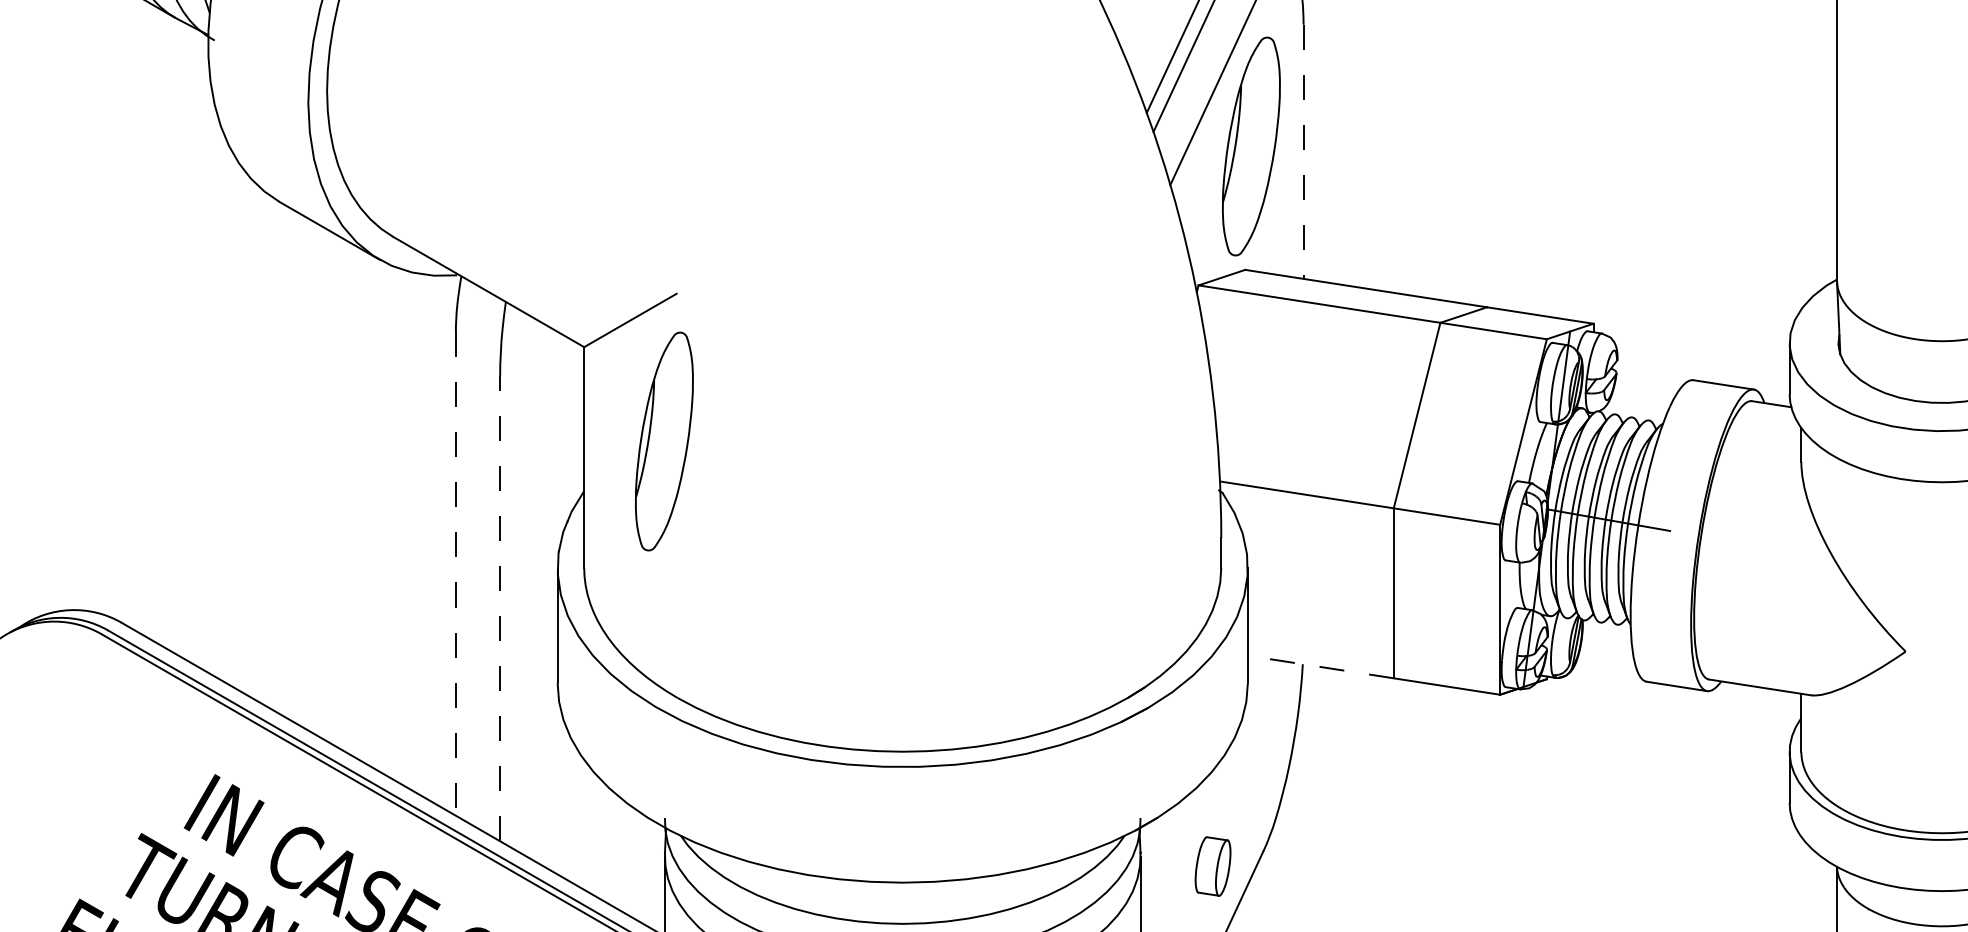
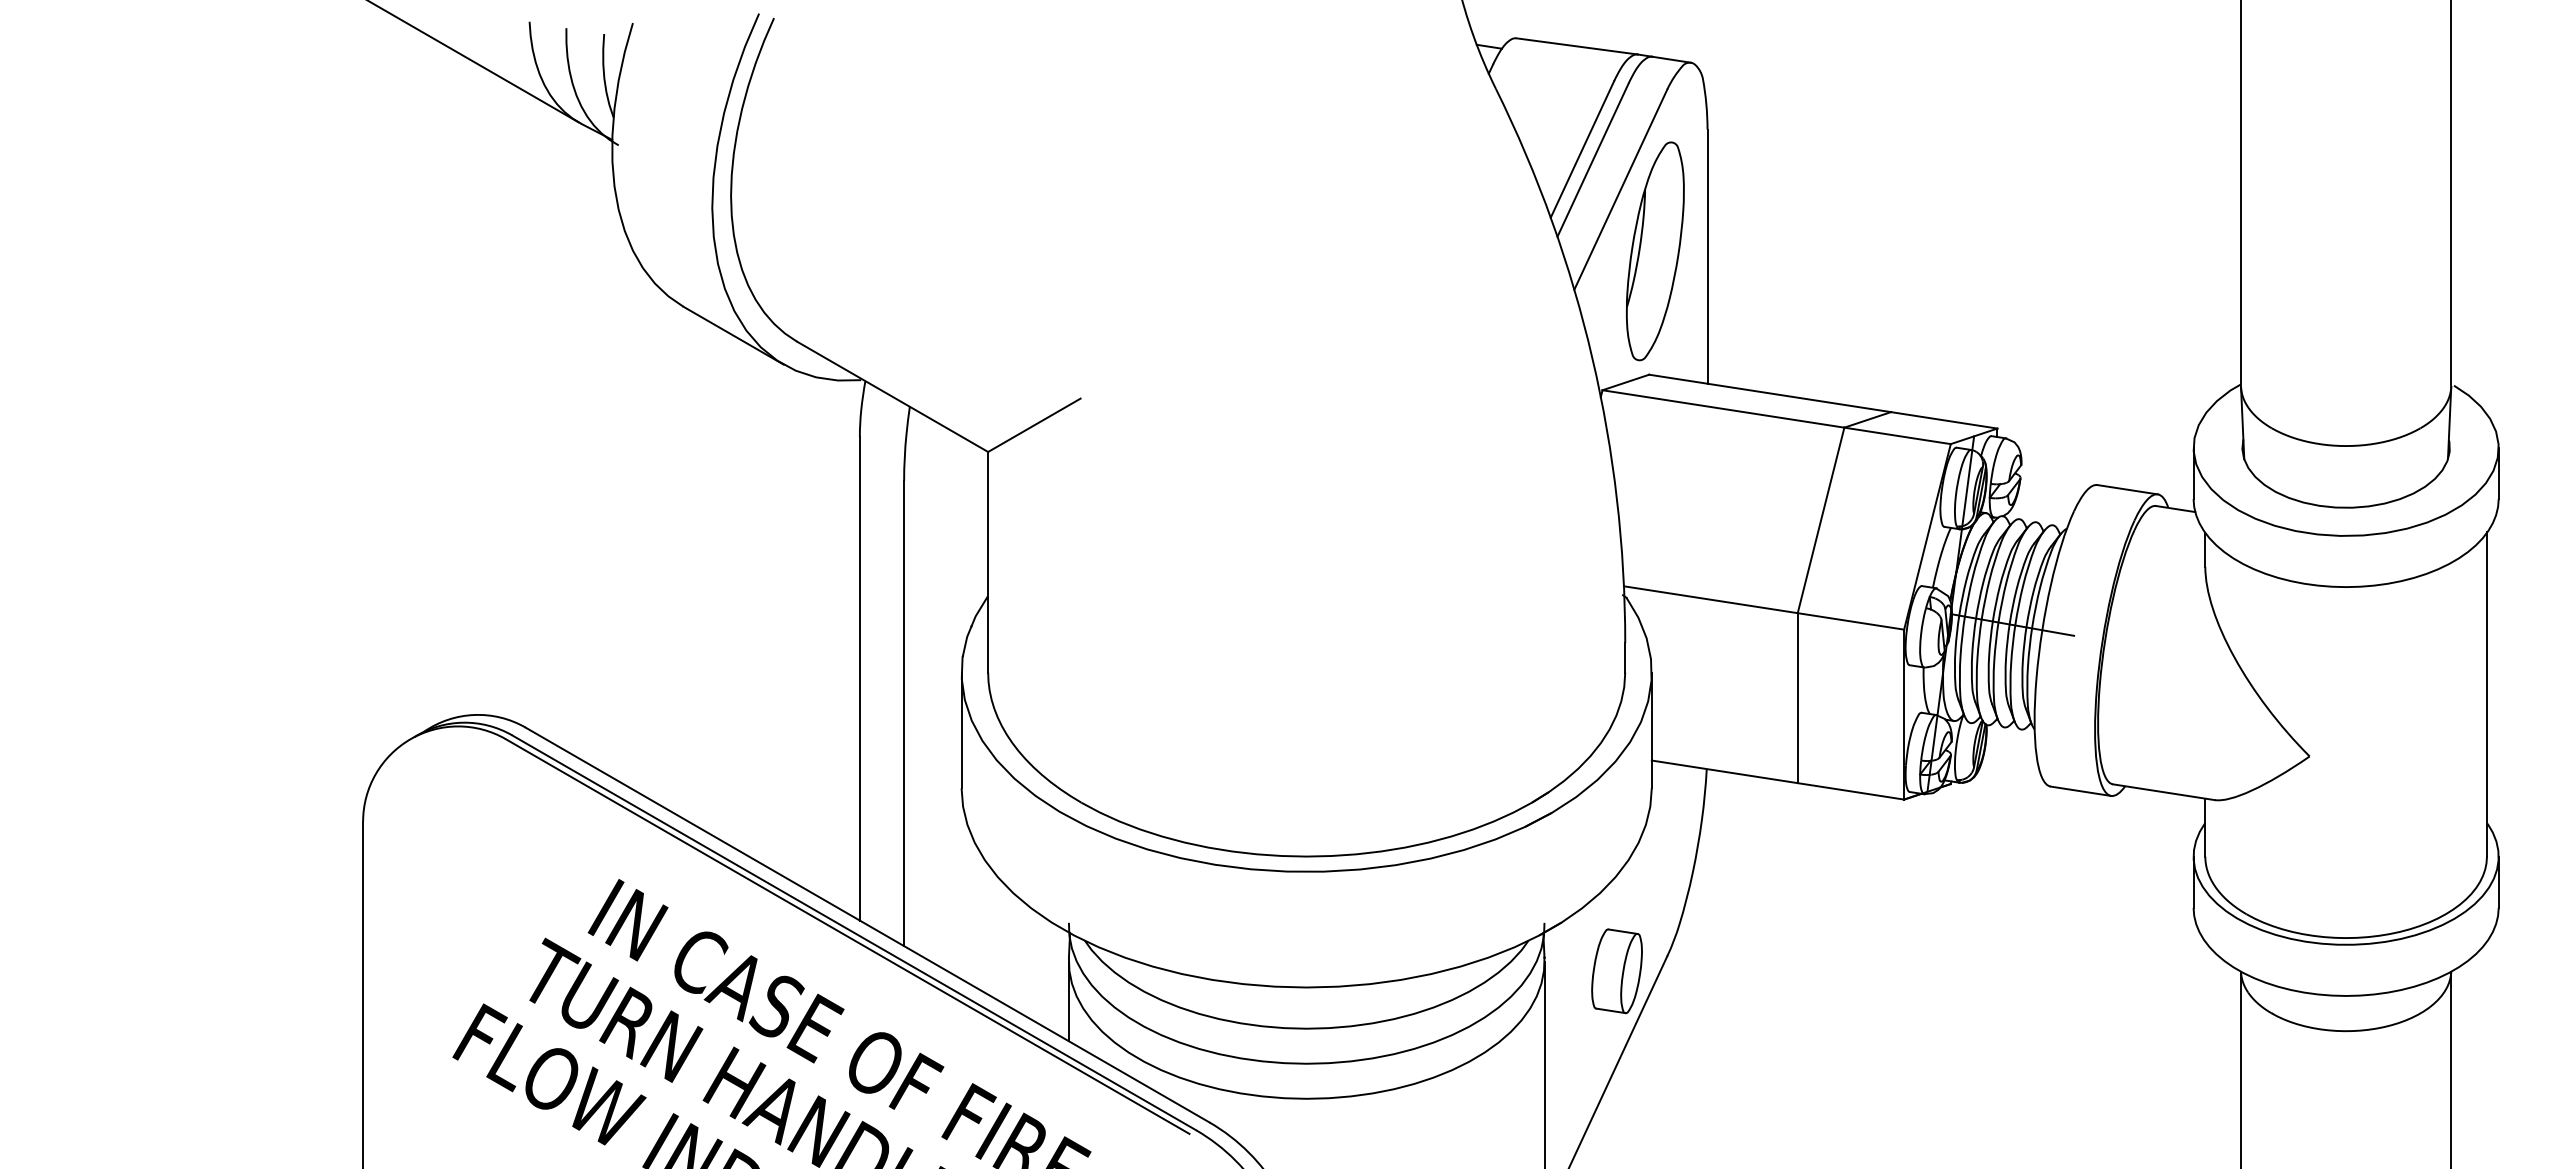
line: (1303, 152) -> (1707, 257), dashed -> solid
part: (663, 441) -> (1067, 546), removed
line: (455, 573) -> (859, 678), dashed -> solid
line: (500, 608) -> (904, 713), dashed -> solid
line: (1320, 666) -> (1724, 771), dashed -> solid
part: (1212, 866) -> (1616, 971), size x1.43

